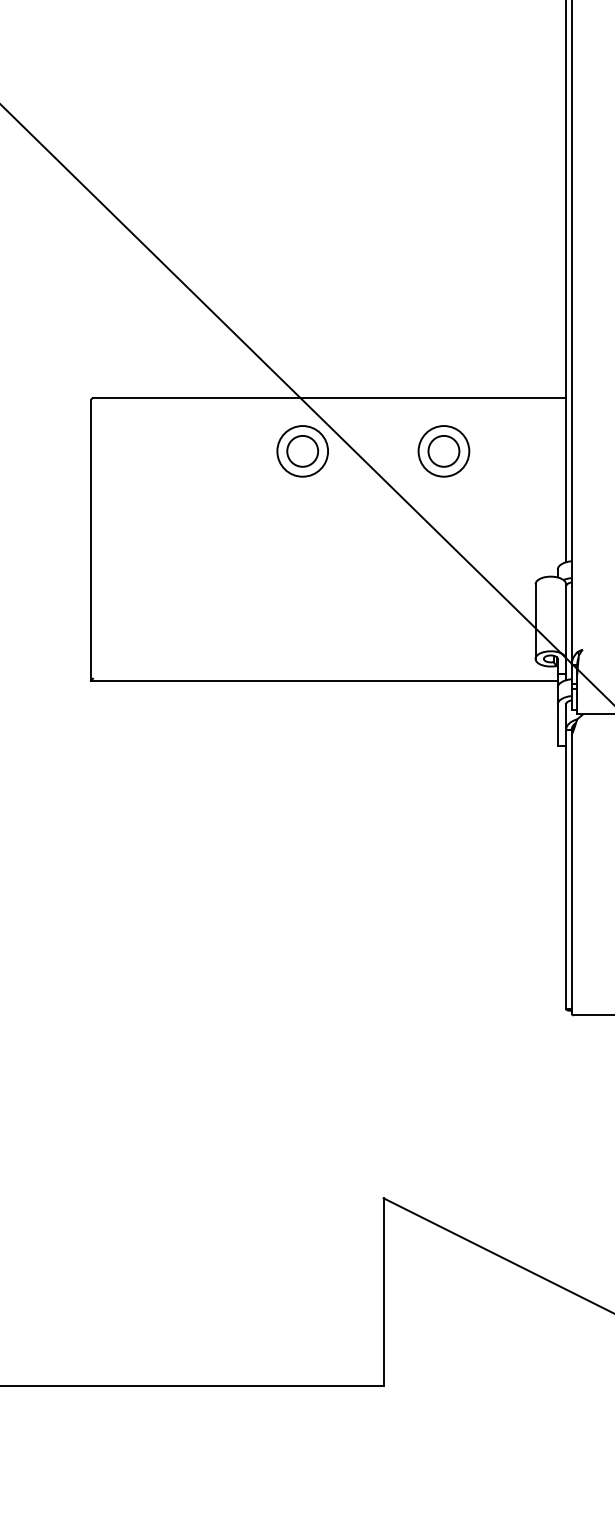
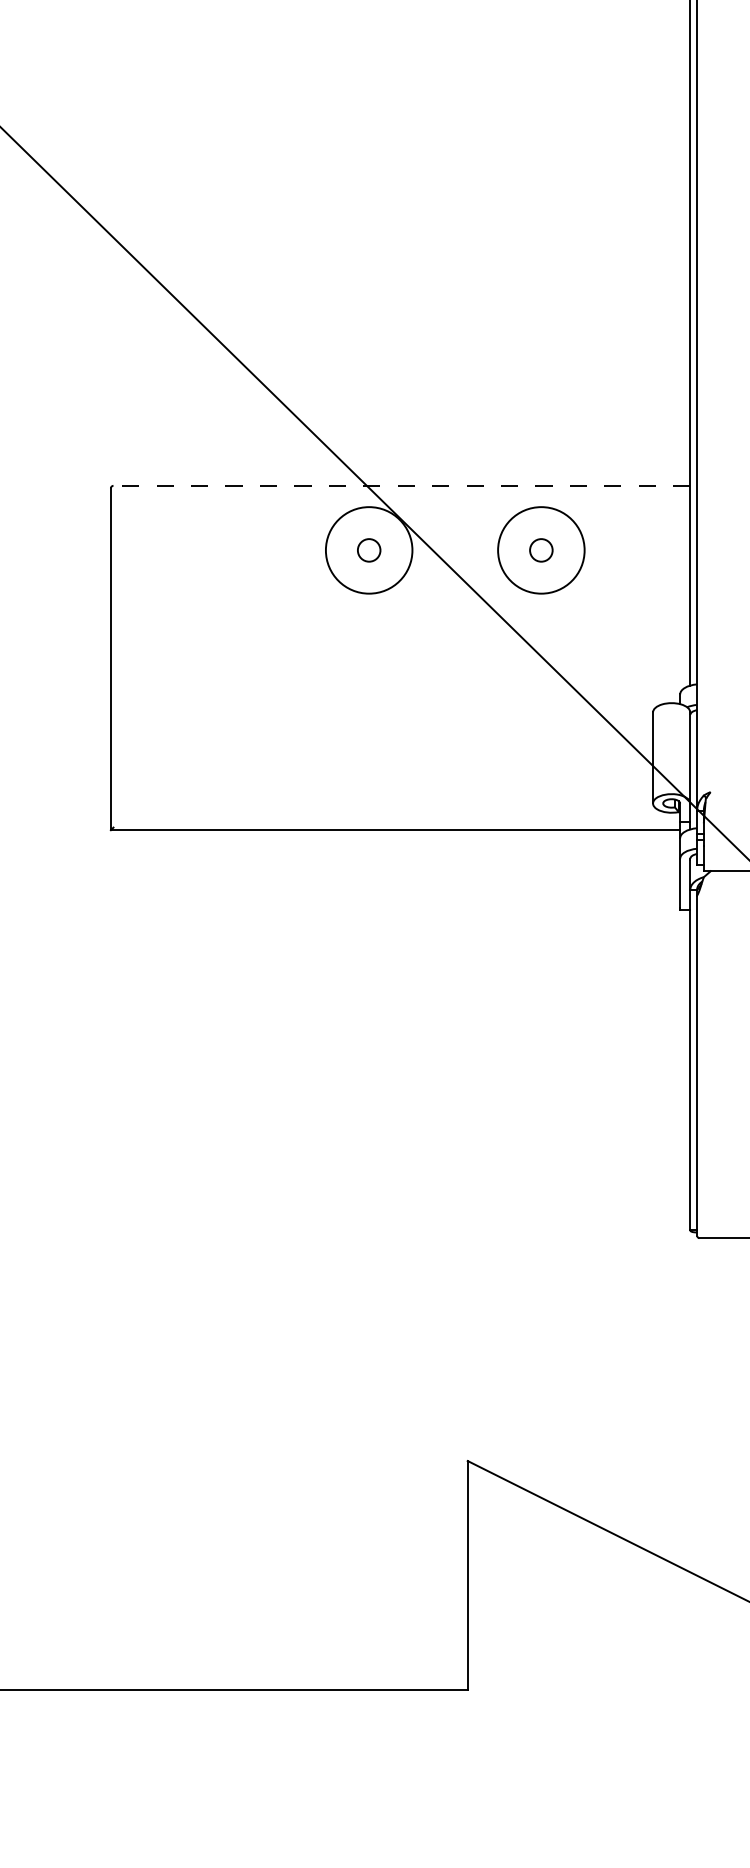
line: (329, 398) -> (401, 485), solid -> dashed
circle: (302, 451) -> (369, 550), size x0.6
circle: (302, 451) -> (369, 550), size x1.4
circle: (444, 451) -> (541, 550), size x0.6
circle: (444, 451) -> (541, 550), size x1.4

